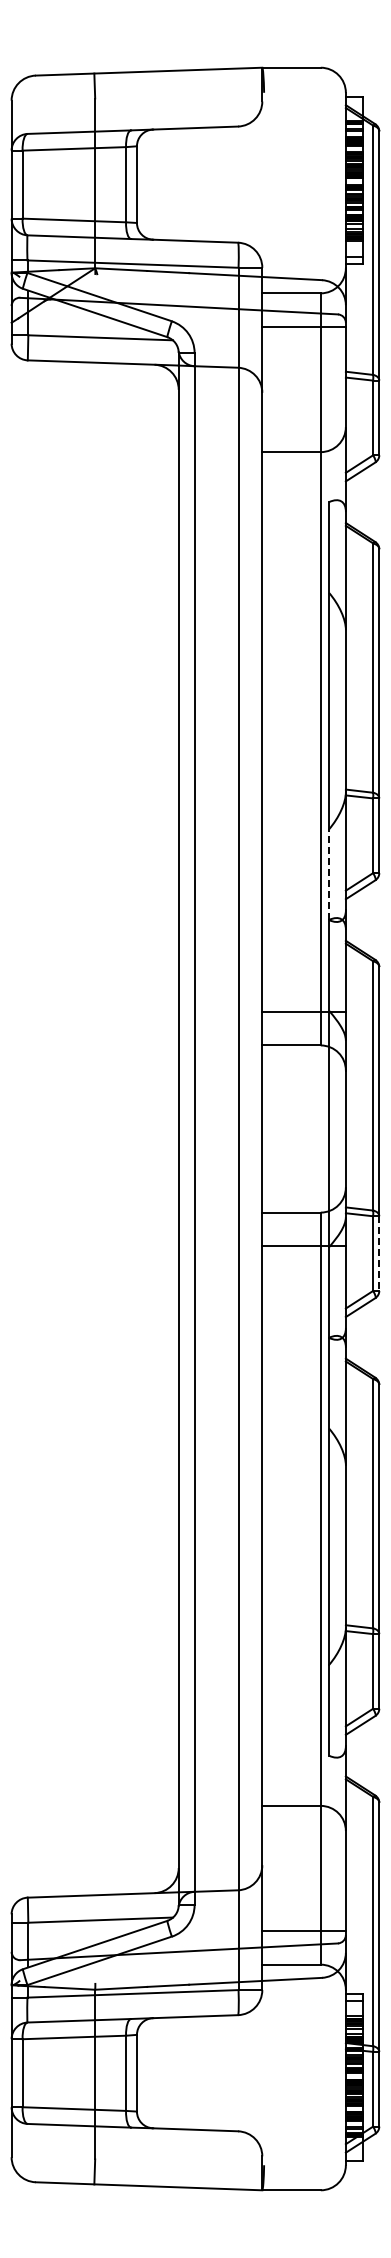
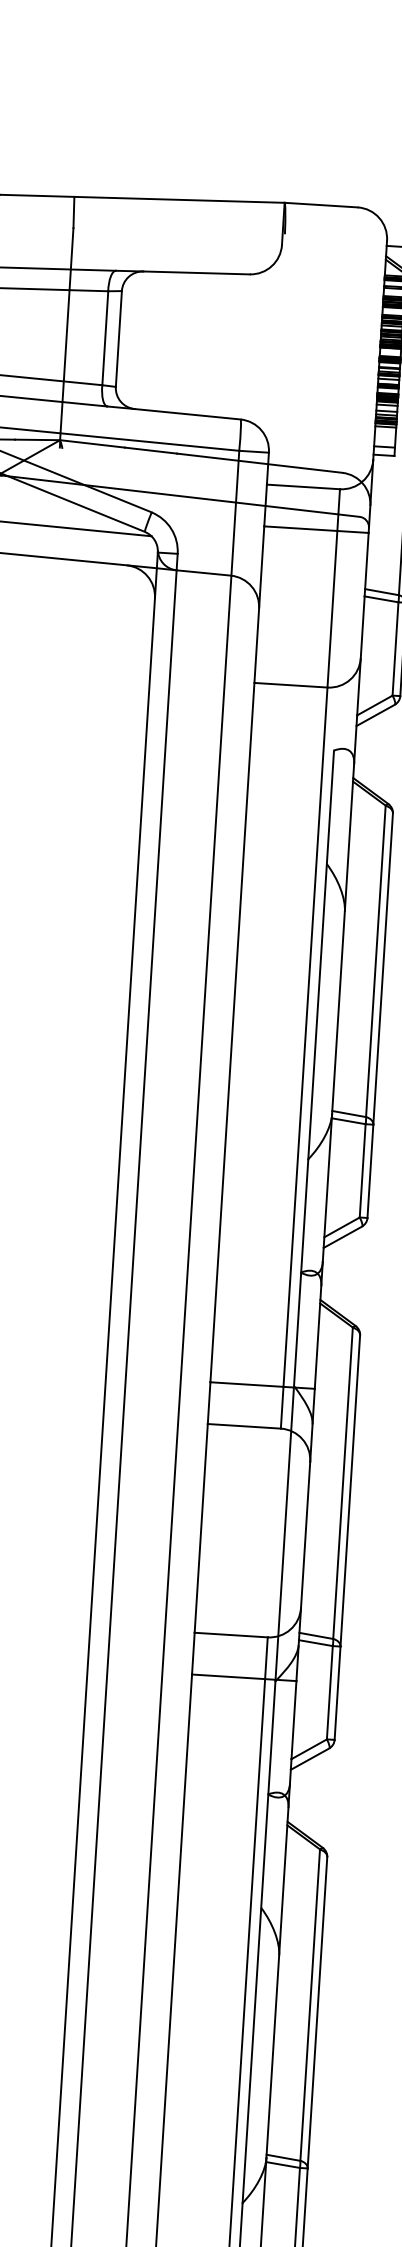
line: (329, 874) -> (305, 1215), dashed -> solid
line: (379, 1254) -> (337, 1694), dashed -> solid

